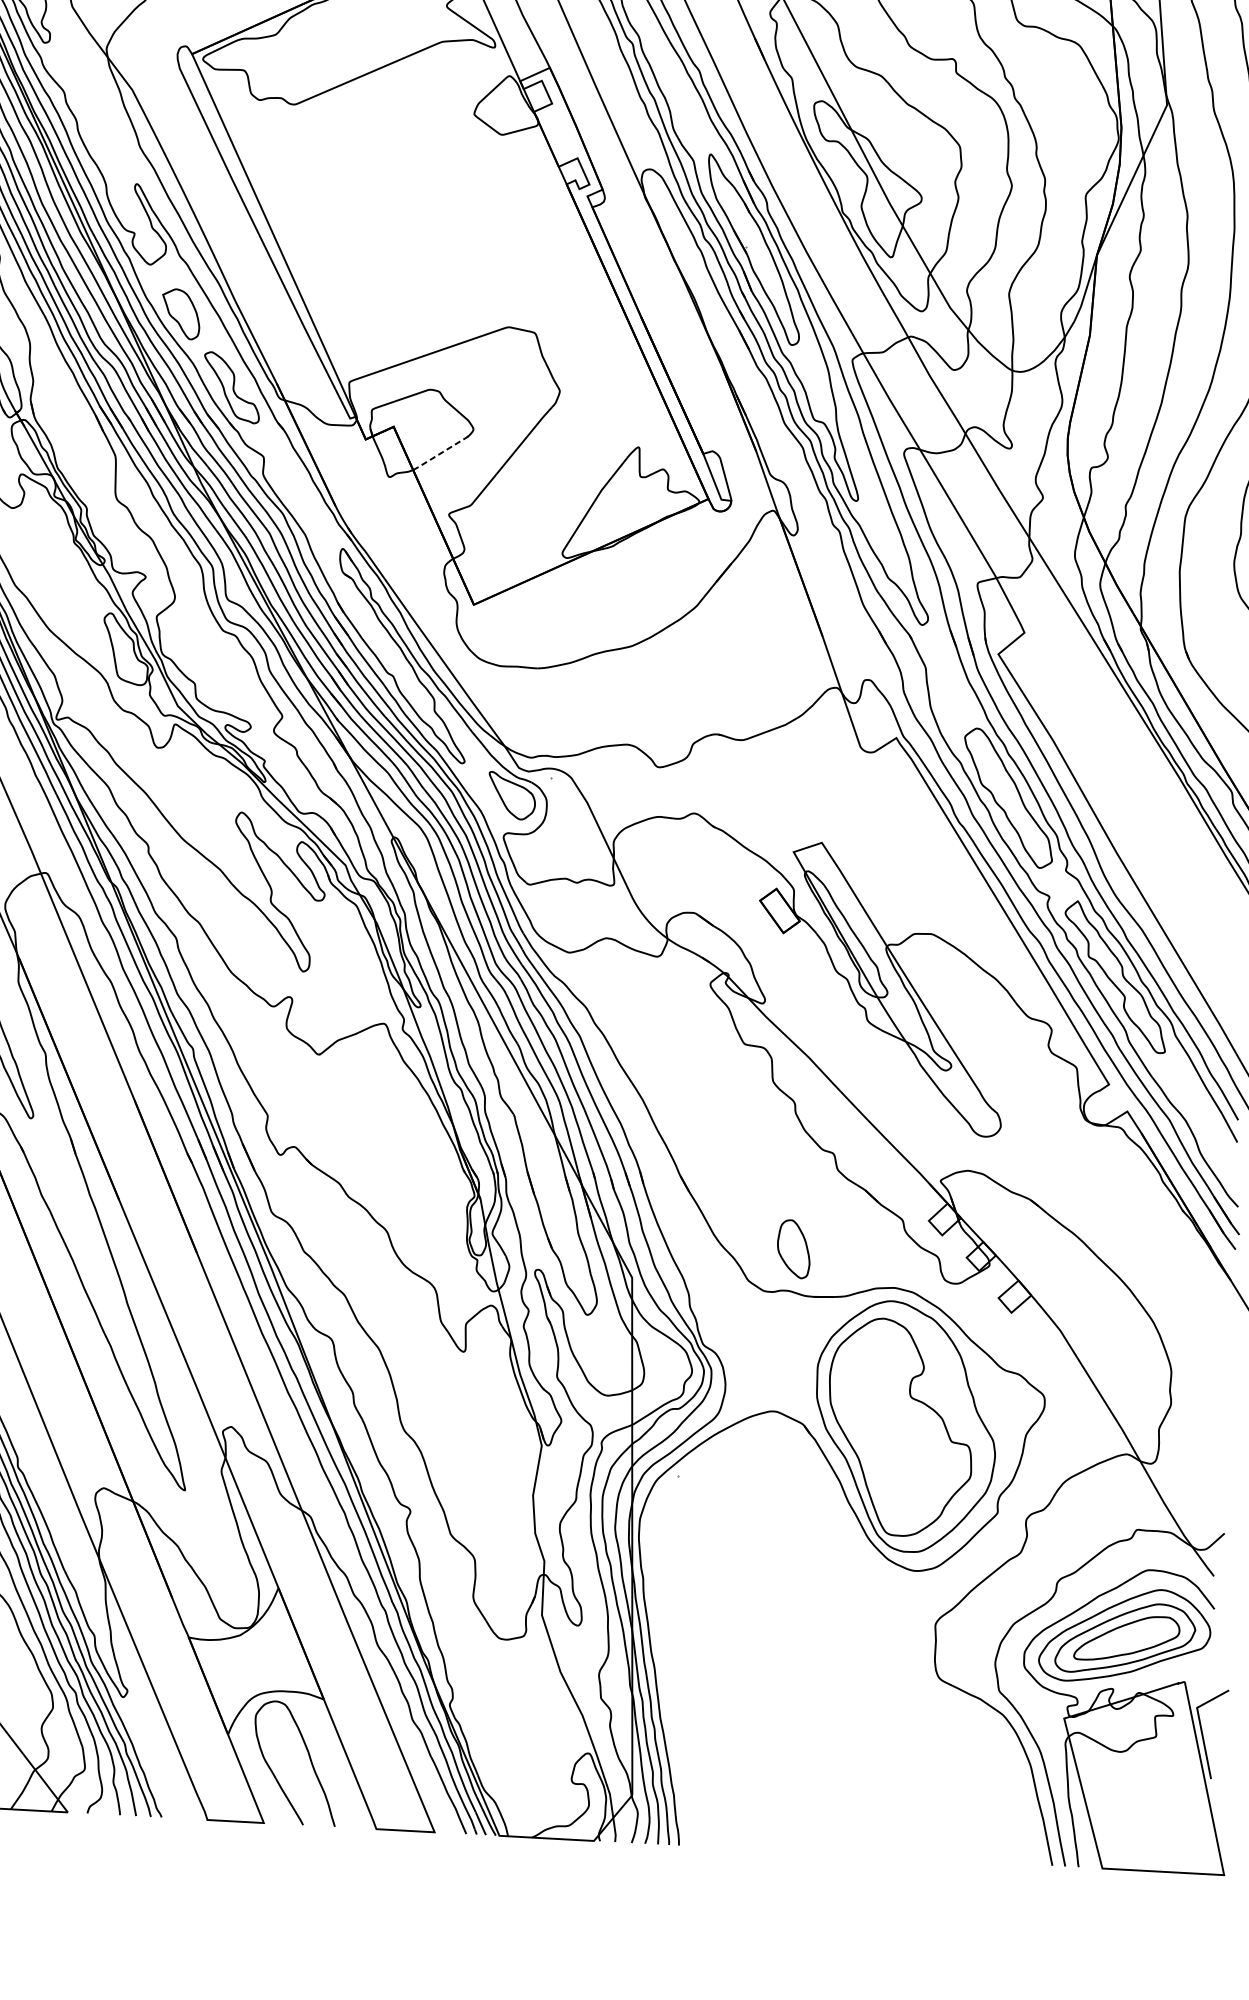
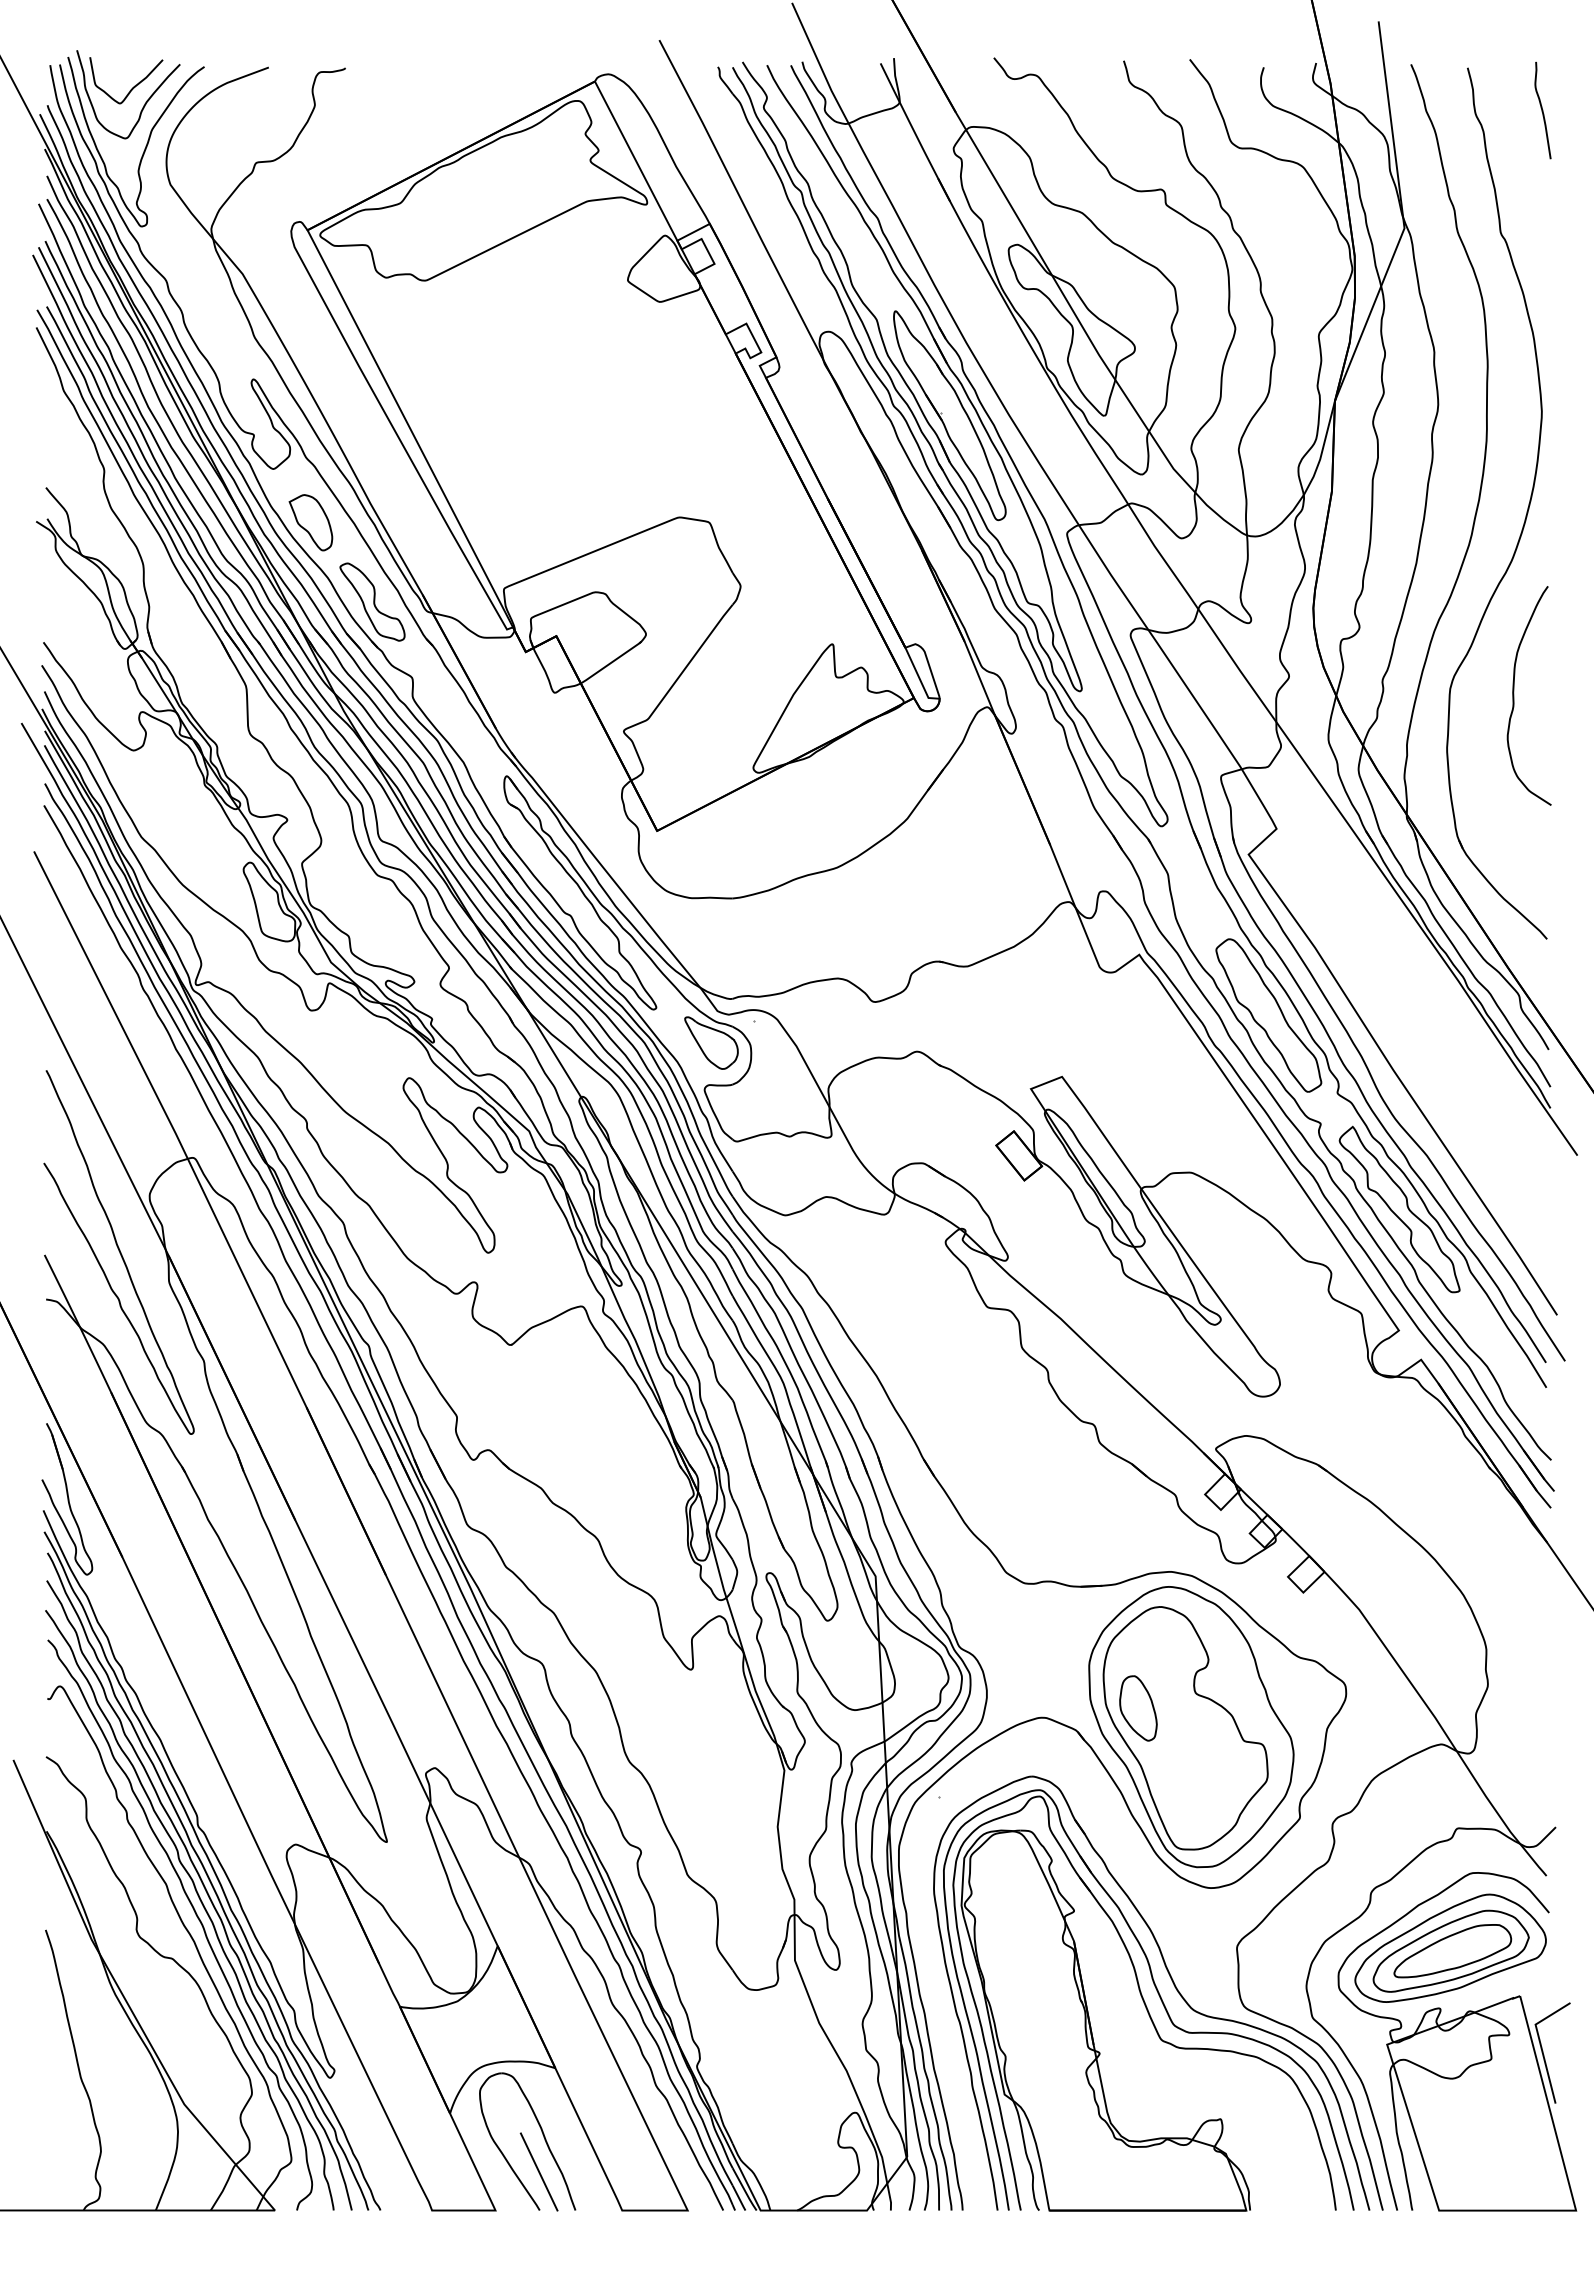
line: (441, 452) -> (611, 662), dashed -> solid
part: (794, 1249) -> (1138, 1708), moved
part: (857, 1661) -> (1151, 1993), added
line: (303, 1790) -> (538, 2171), added

